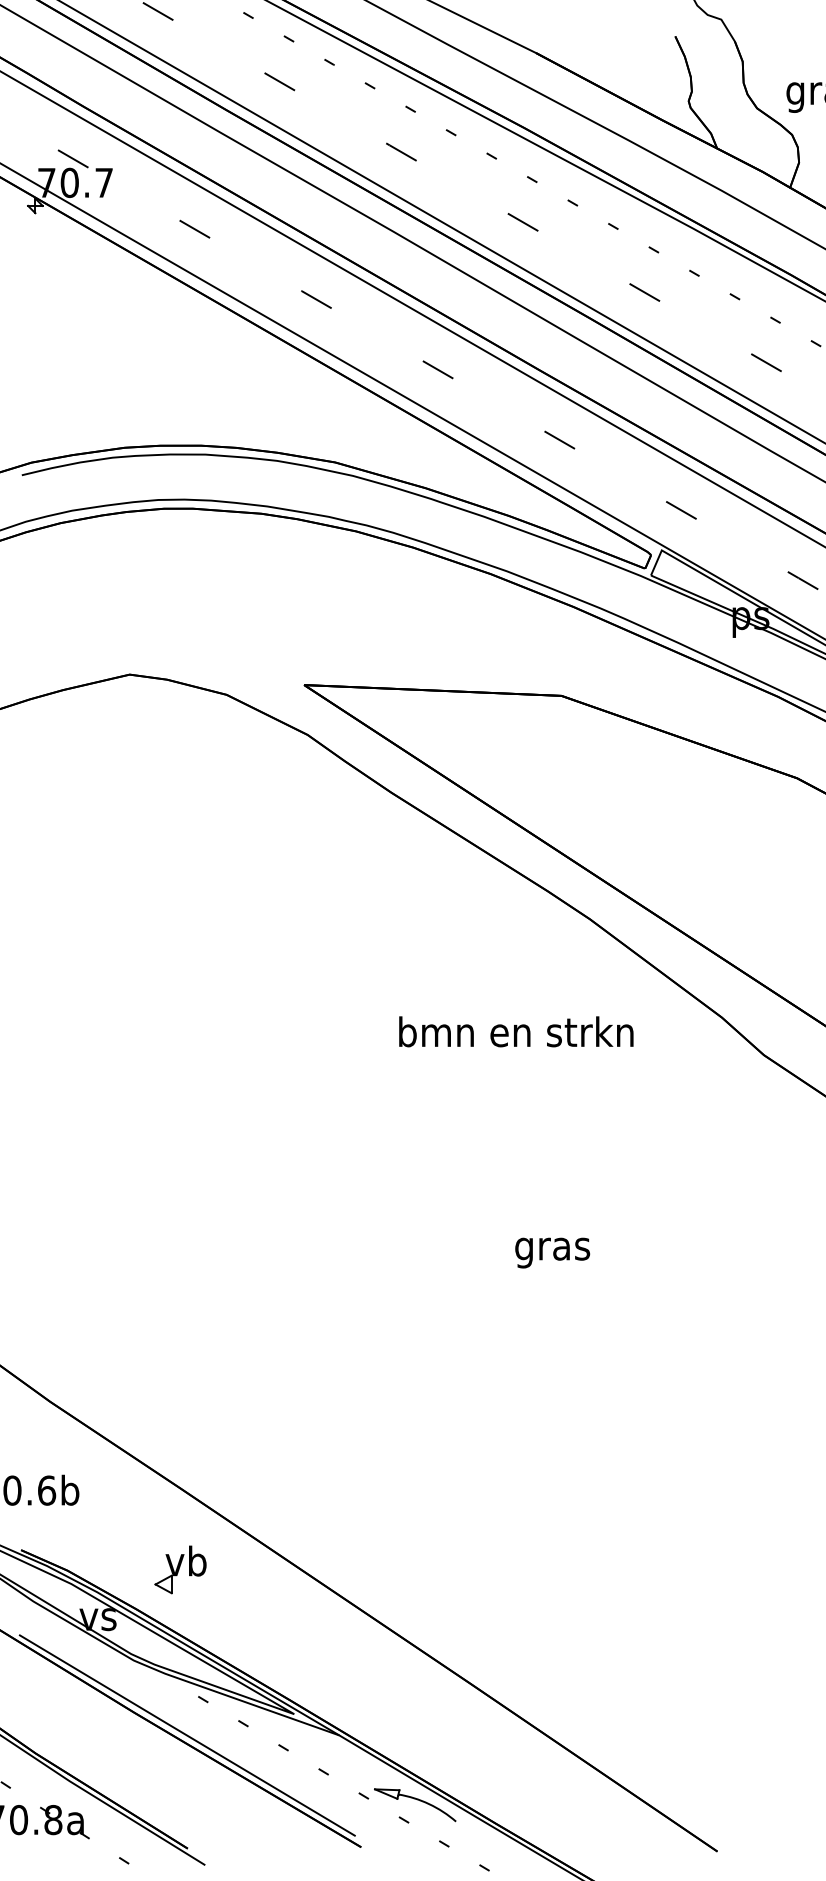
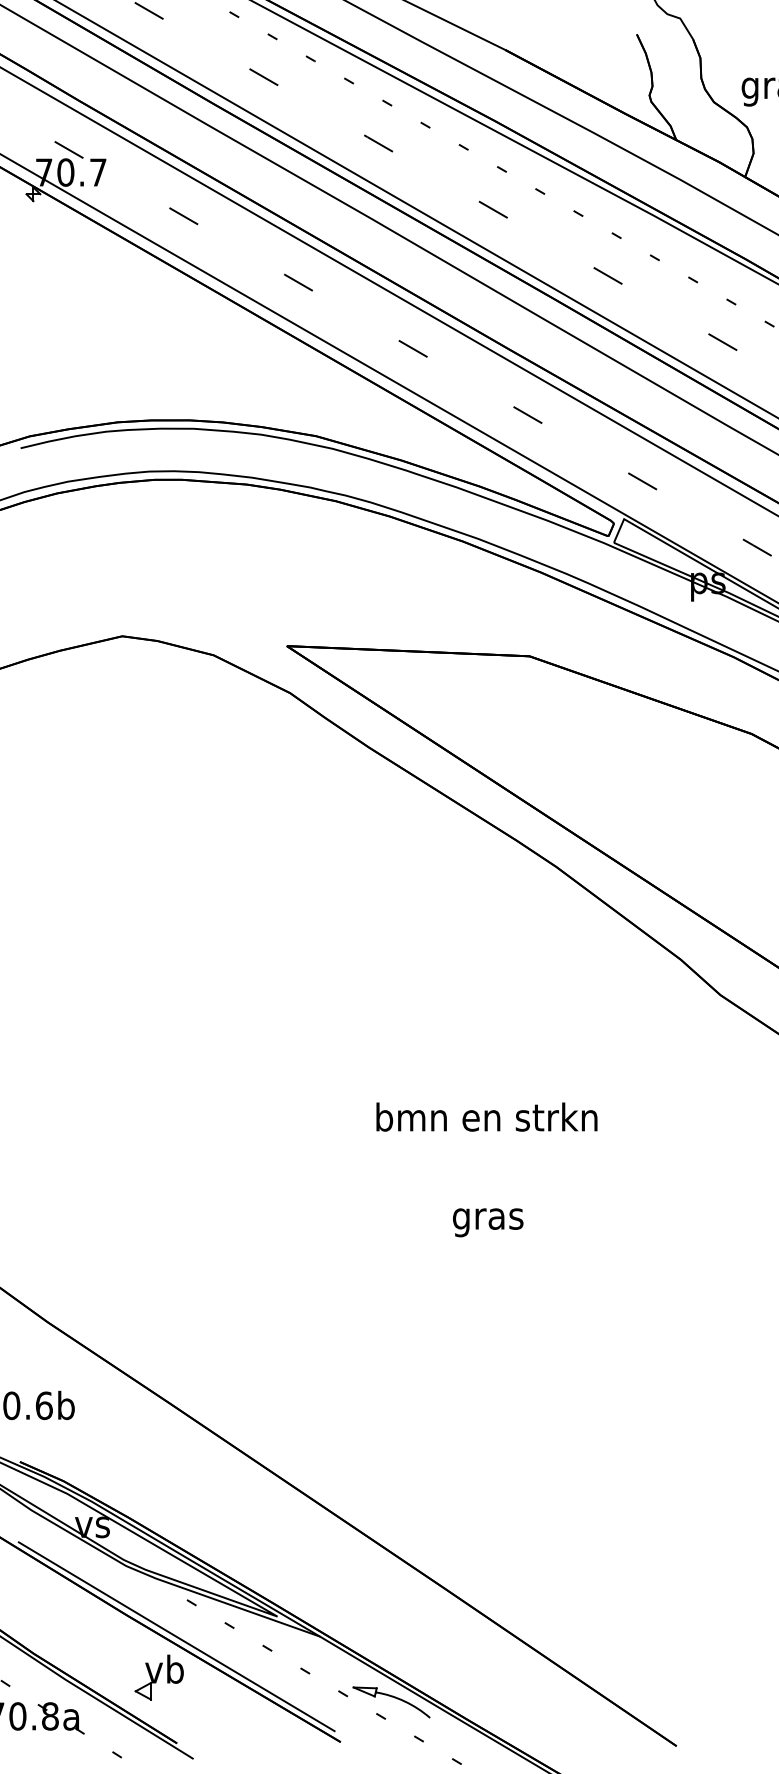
text: (515, 1031) -> (486, 1116), moved
text: (552, 1252) -> (488, 1222), moved
part: (179, 1569) -> (158, 1677), moved

